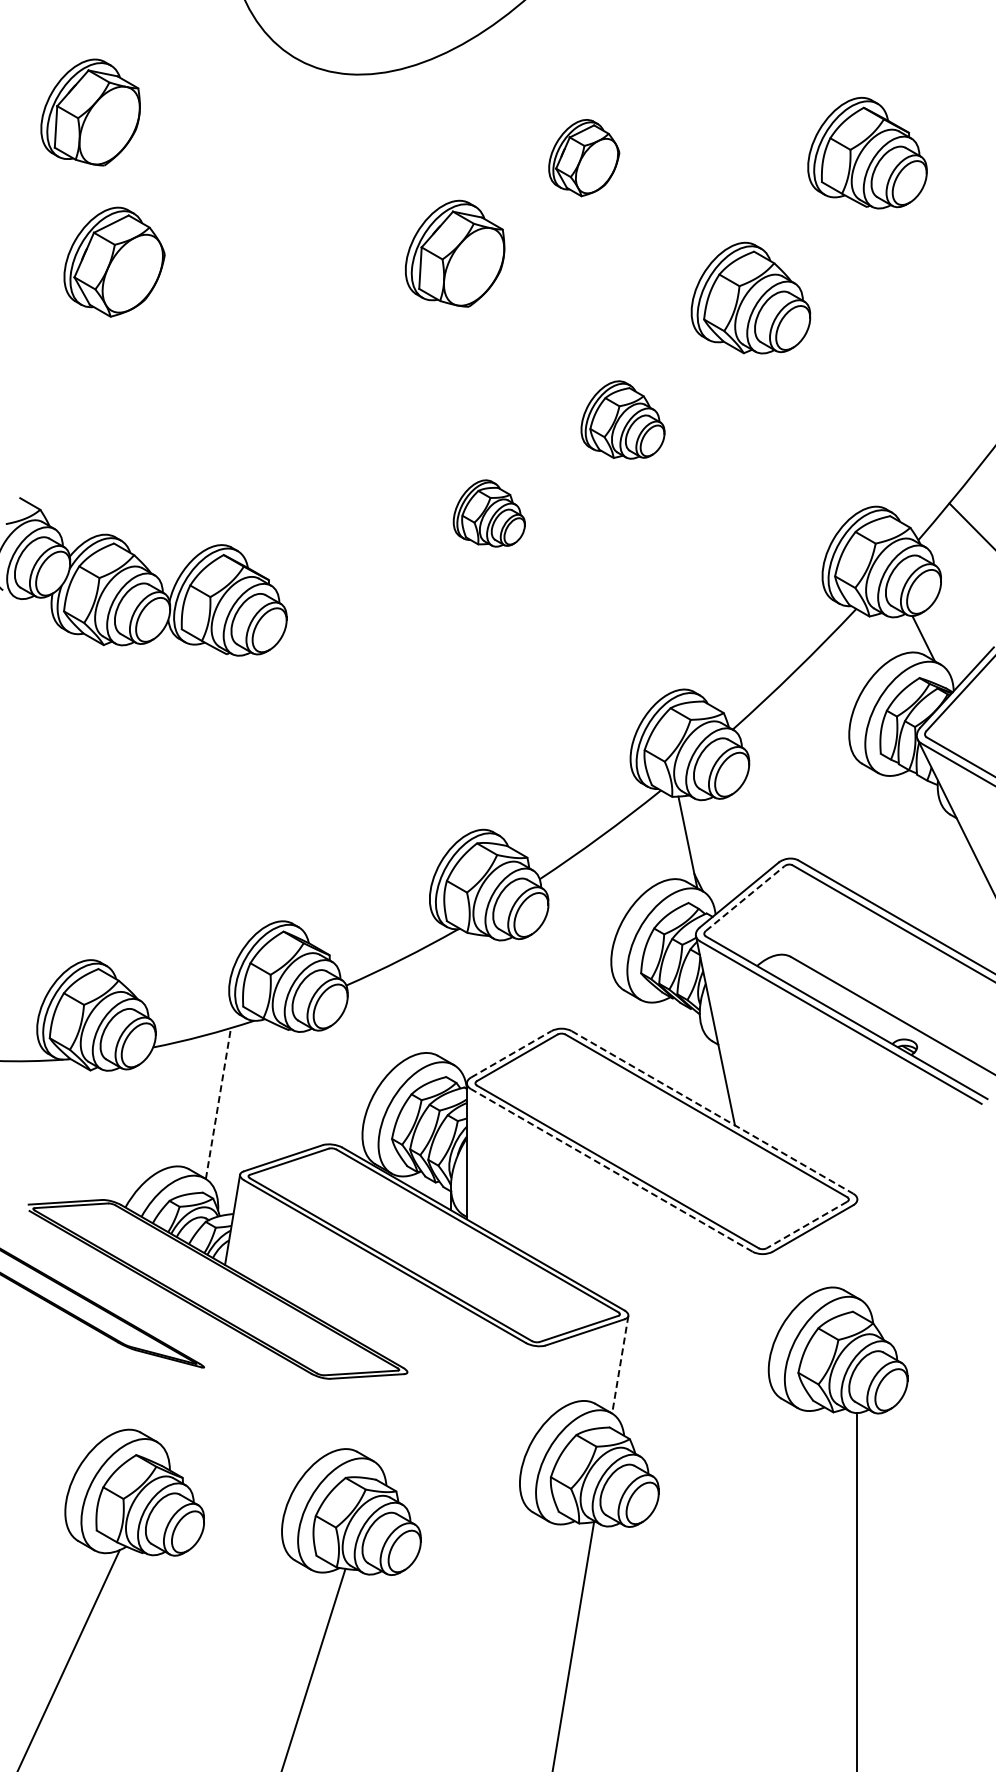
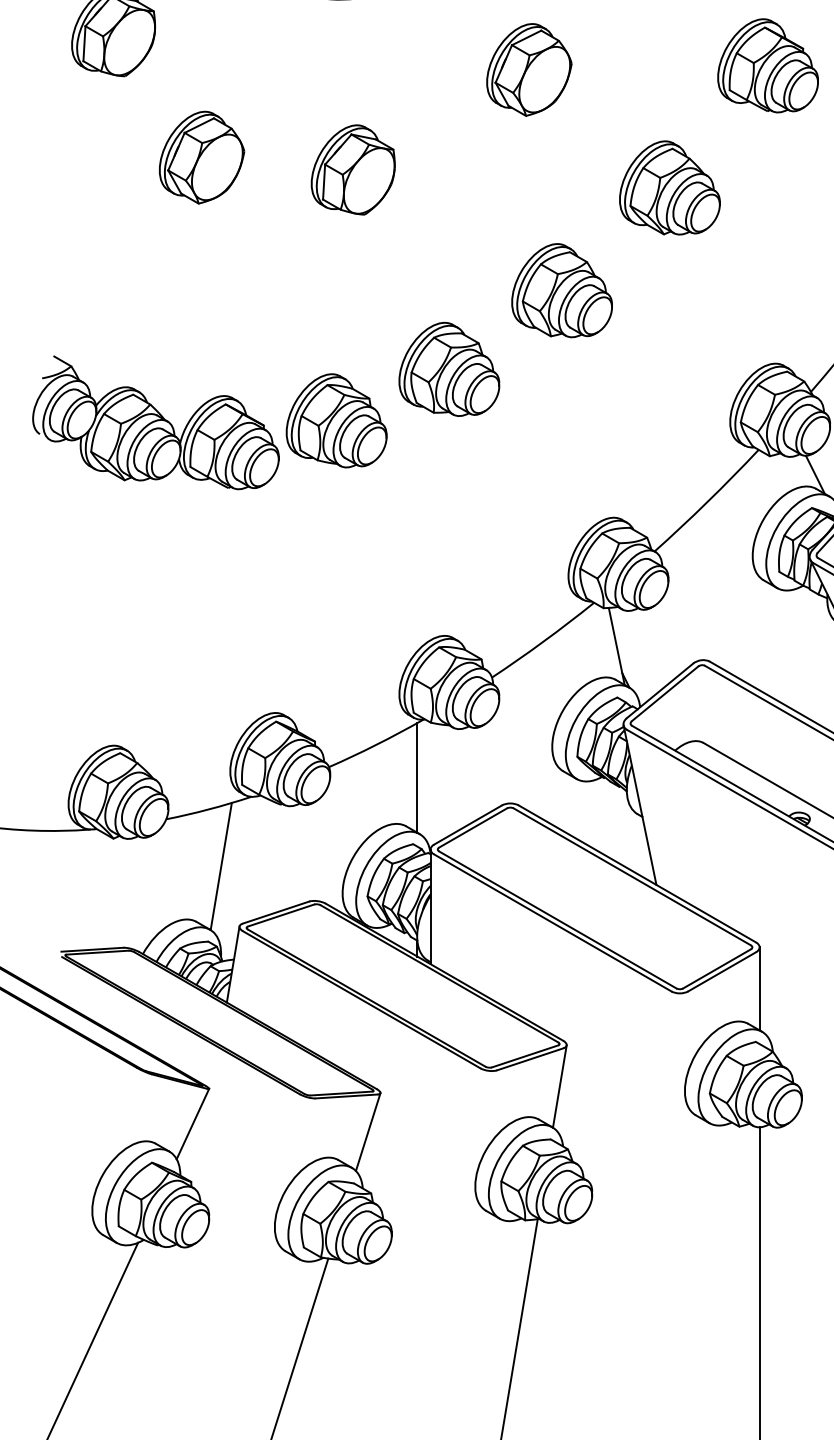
part: (584, 157) -> (529, 69), size x1.43
part: (455, 253) -> (353, 169), moved
part: (114, 261) -> (201, 157), moved
part: (622, 419) -> (561, 290), size x1.43
part: (489, 513) -> (449, 369), size x1.67
part: (355, 574) -> (336, 420), added
line: (745, 898) -> (665, 693), dashed -> solid
line: (451, 998) -> (417, 778), added
line: (511, 1054) -> (468, 825), dashed -> solid
line: (218, 1103) -> (221, 866), dashed -> solid
line: (712, 1112) -> (637, 874), dashed -> solid
line: (611, 1170) -> (552, 922), dashed -> solid
line: (806, 1225) -> (716, 969), dashed -> solid
line: (857, 1248) -> (759, 988), added
line: (620, 1365) -> (560, 1087), dashed -> solid
line: (184, 1408) -> (192, 1123), added
line: (392, 1418) -> (367, 1131), added

